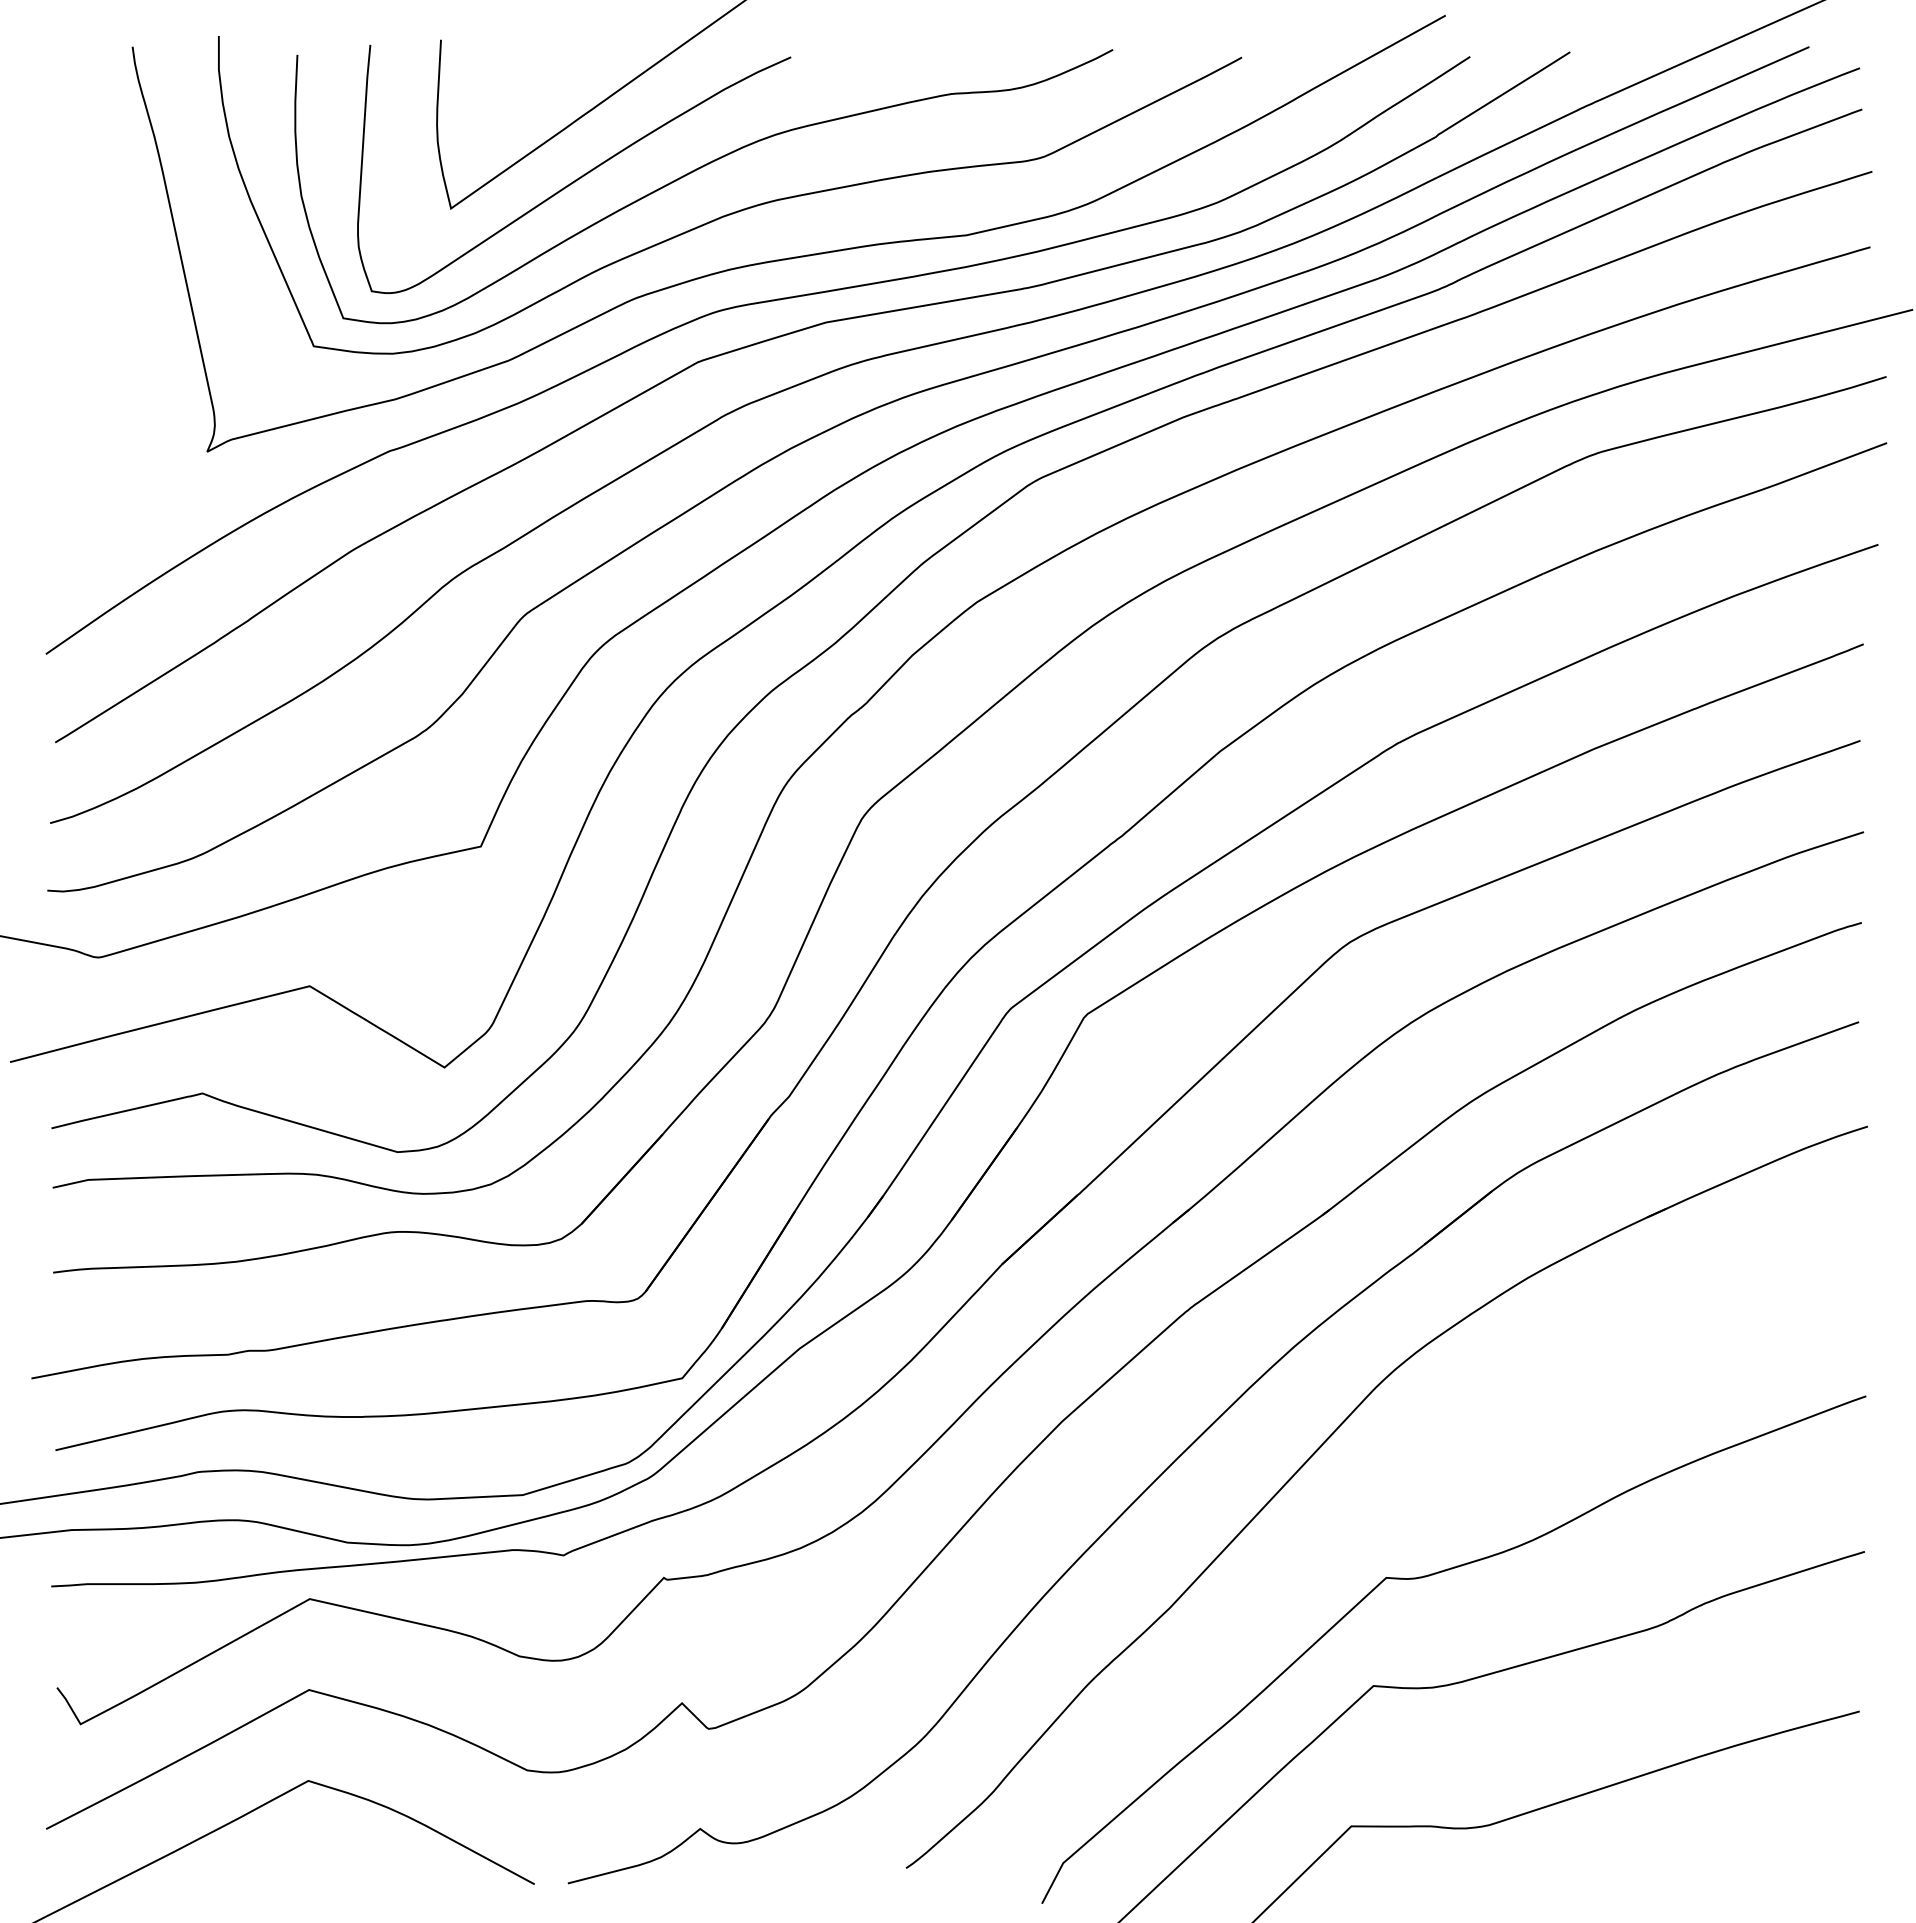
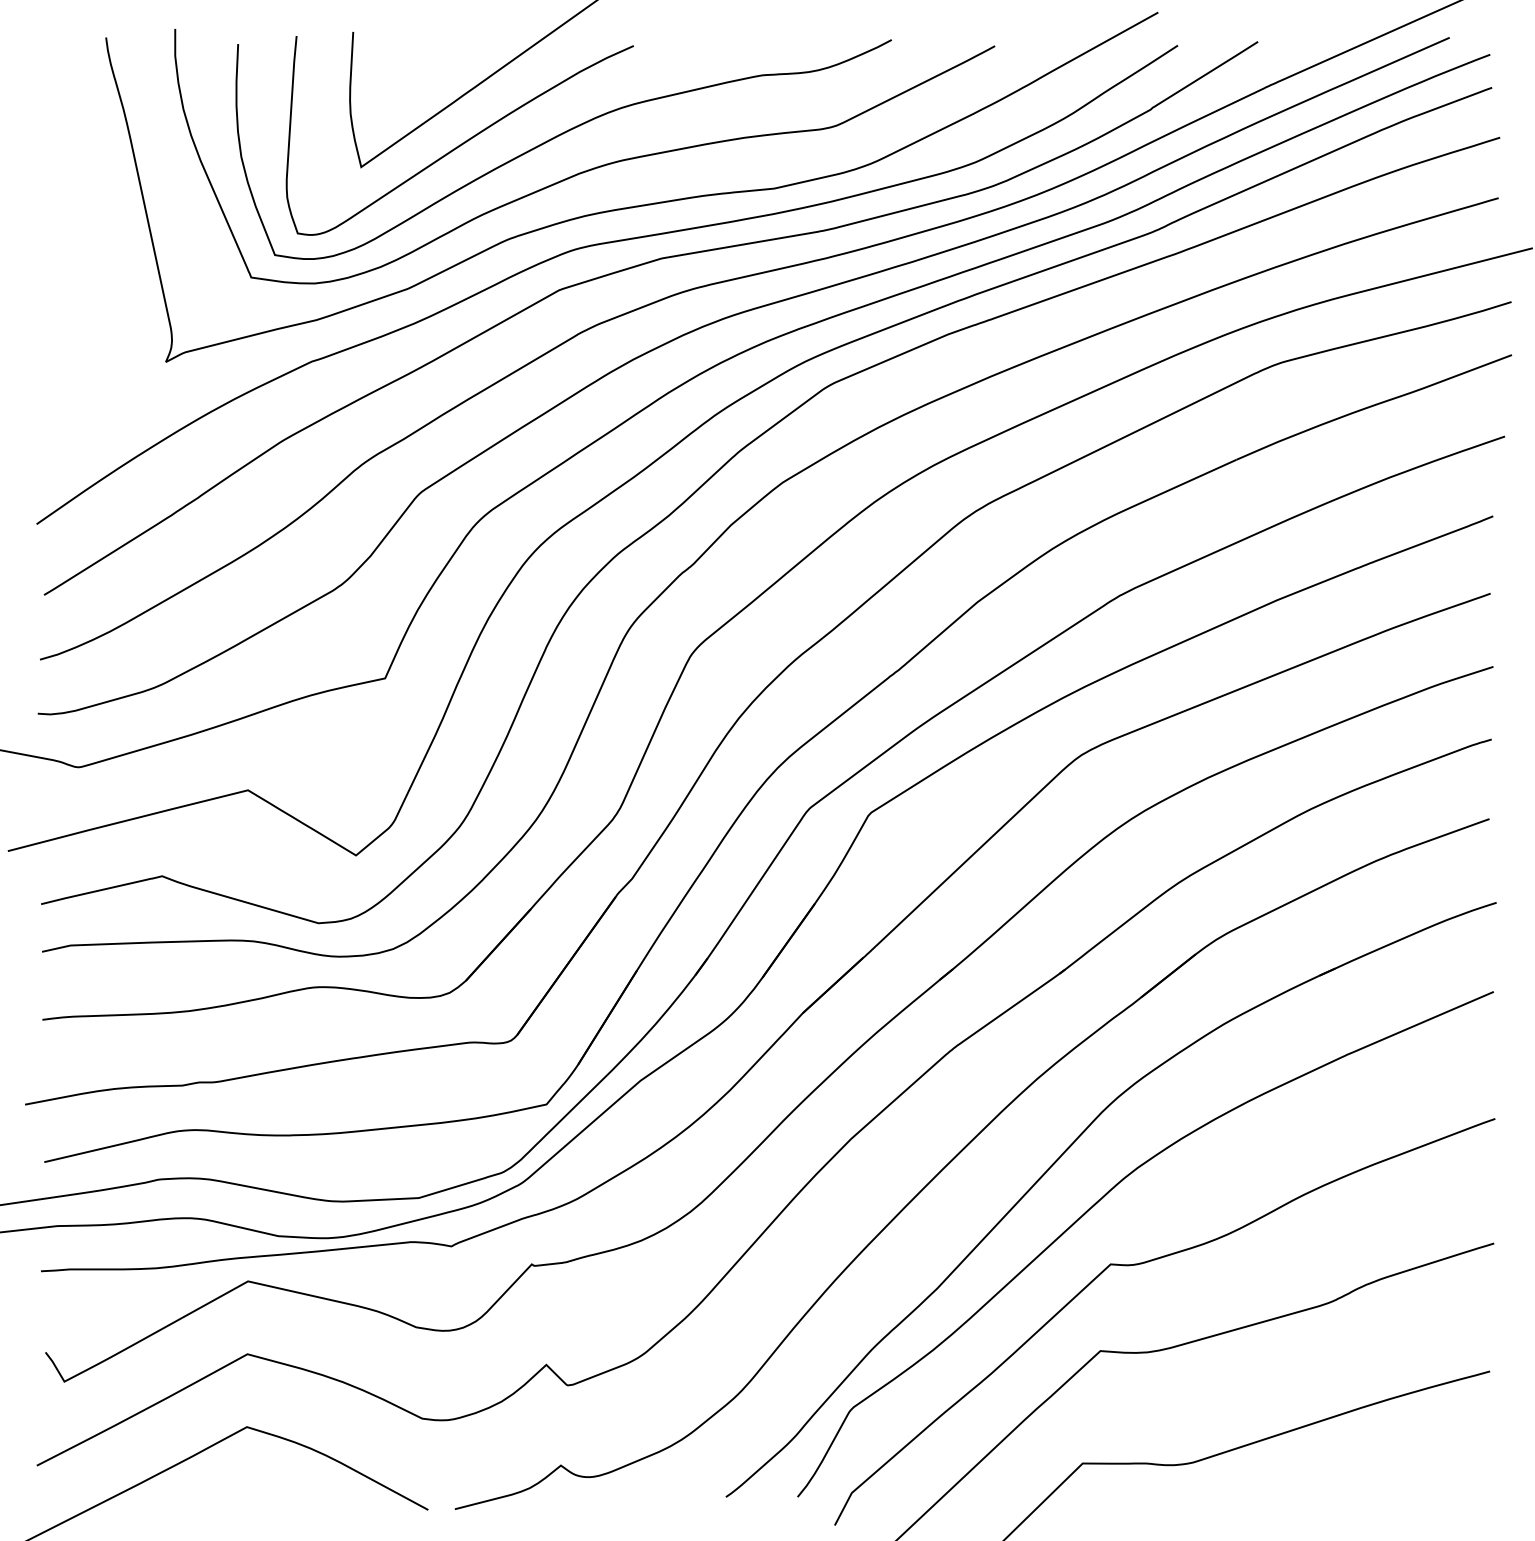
curve: (1374, 1497) -> (1101, 1199), added

